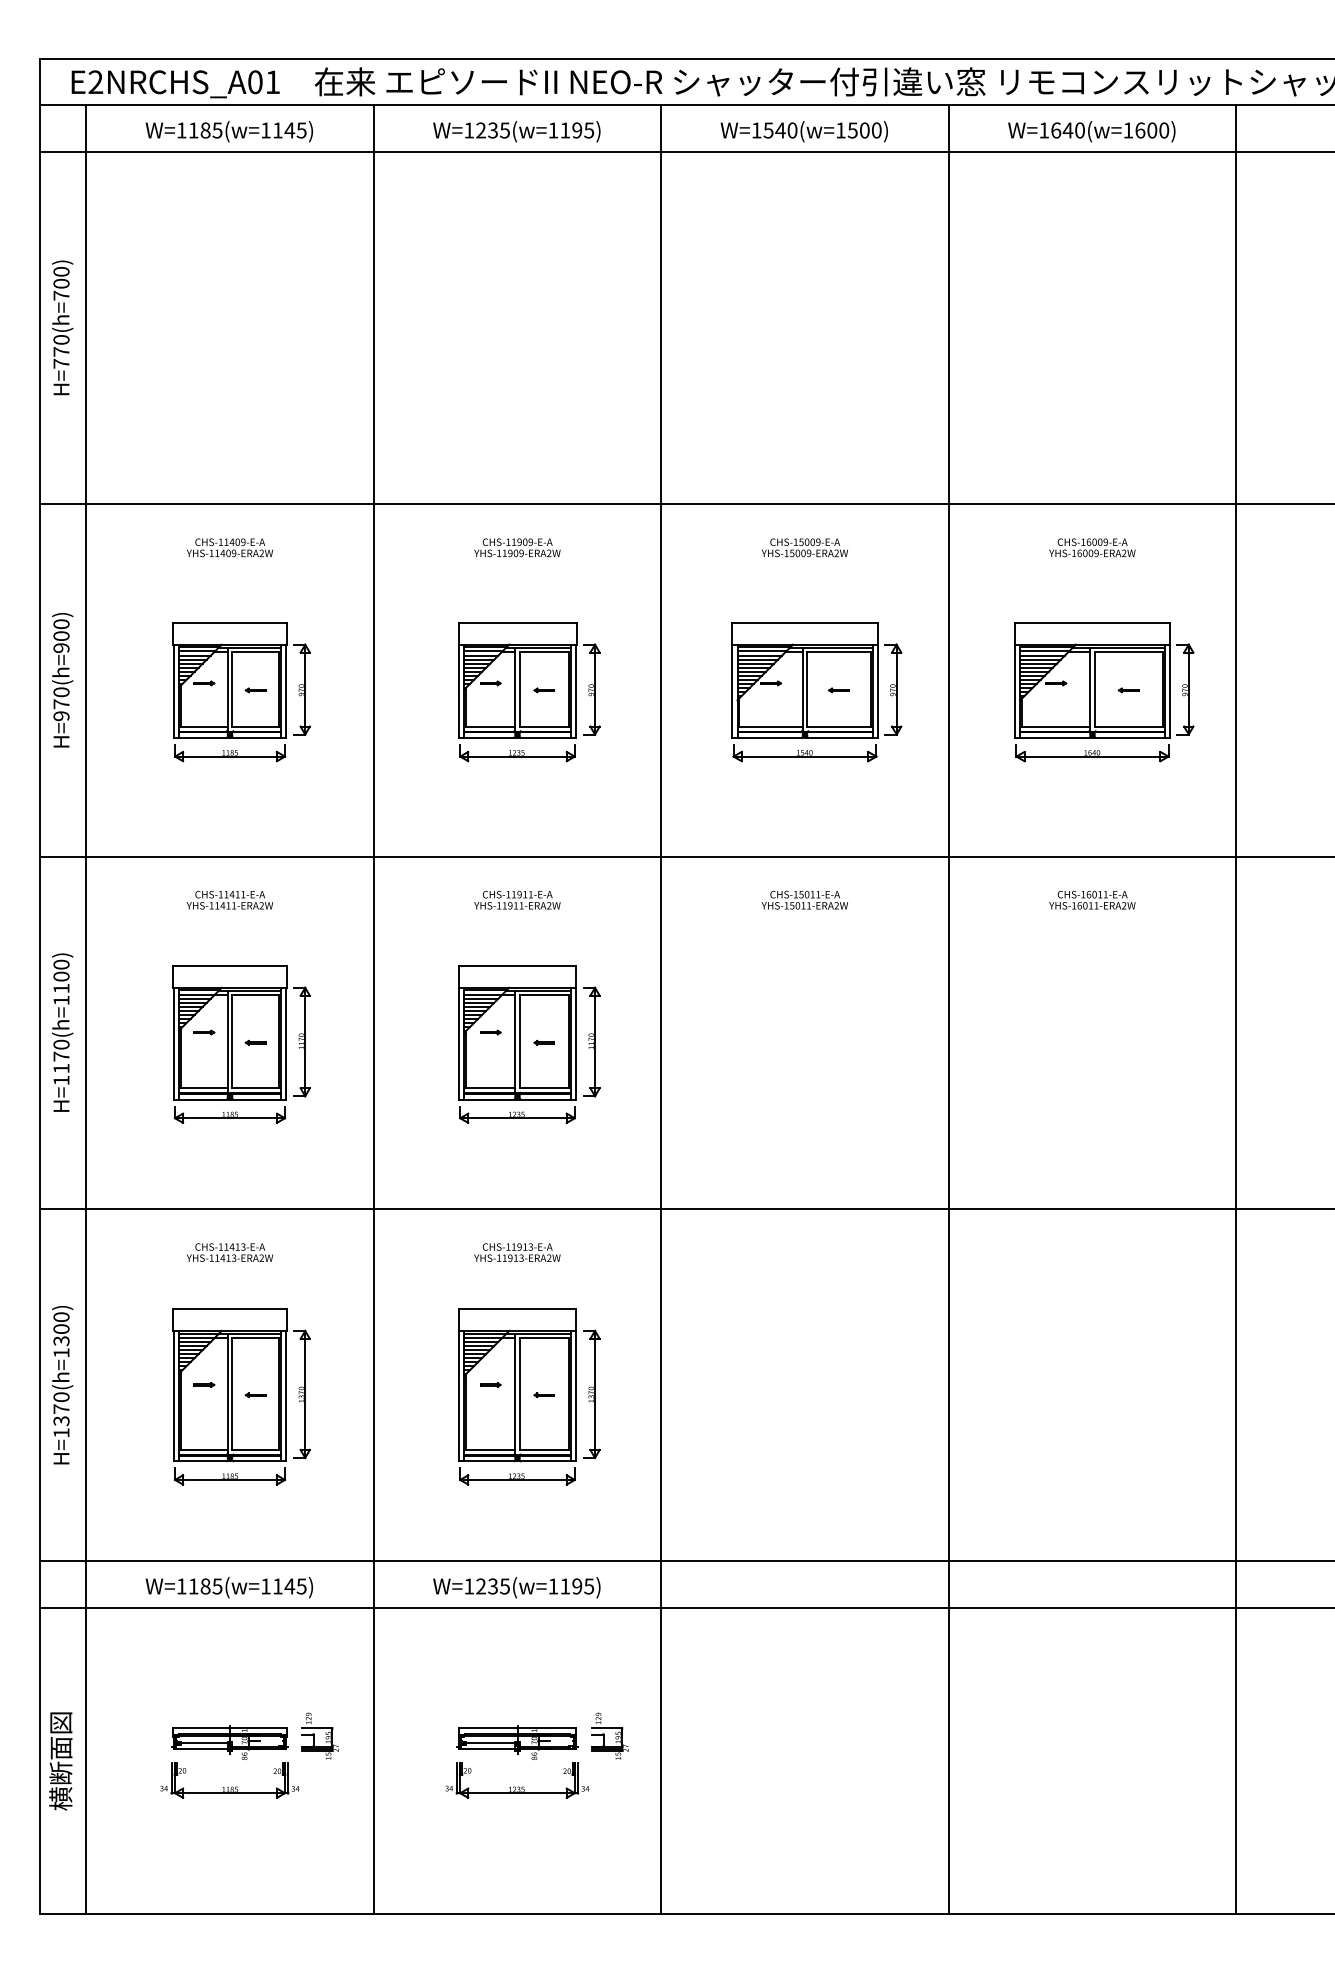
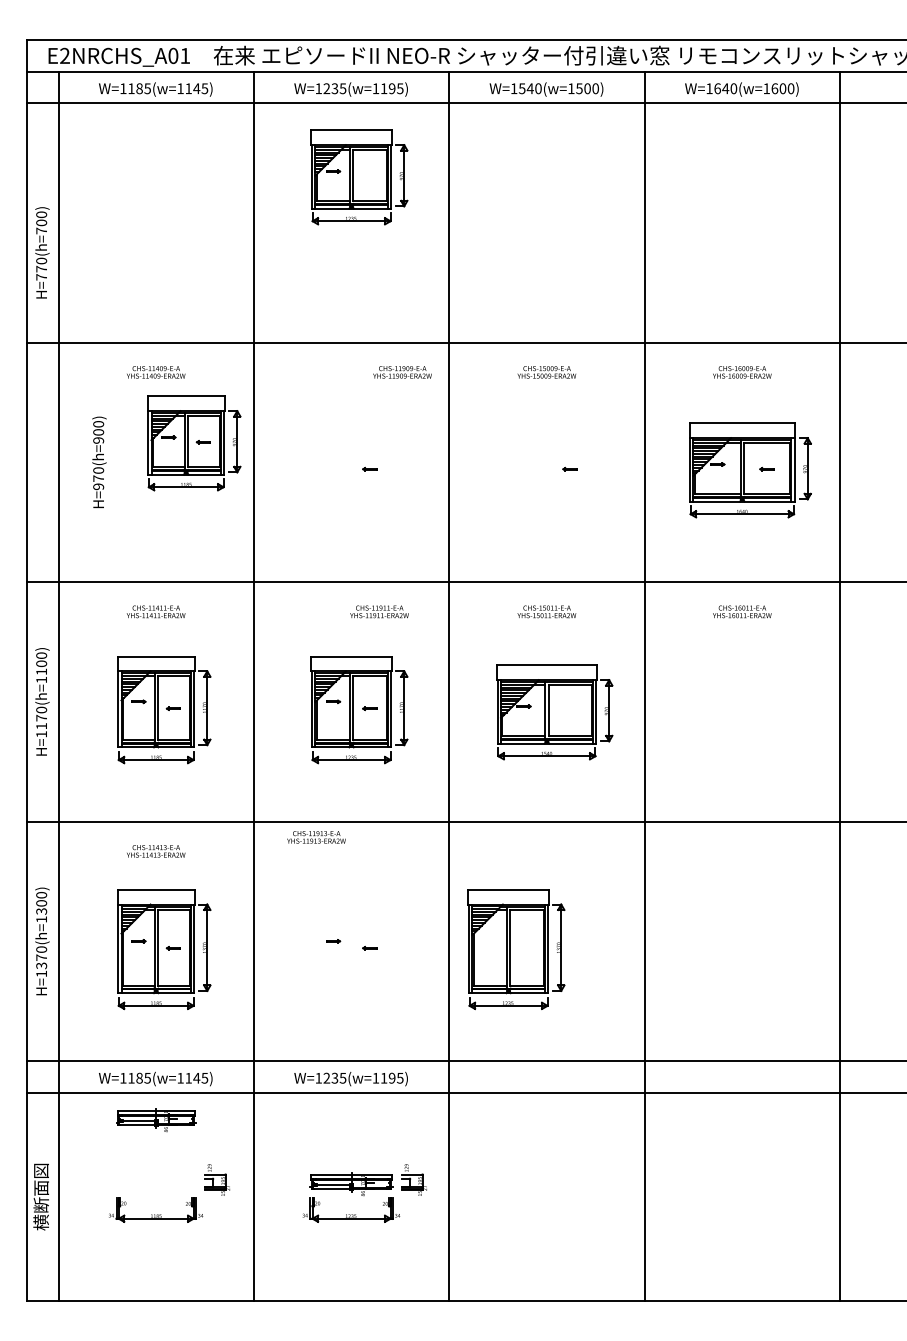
text: (62, 327) -> (42, 252), moved
text: (517, 548) -> (402, 372), moved
text: (62, 678) -> (99, 461), moved
part: (242, 692) -> (194, 443), moved
part: (529, 692) -> (359, 177), moved
part: (816, 692) -> (554, 712), moved
text: (517, 899) -> (379, 611), moved
text: (517, 1252) -> (316, 837), moved
part: (529, 1397) -> (516, 949), moved
part: (230, 1742) -> (156, 1120), moved

